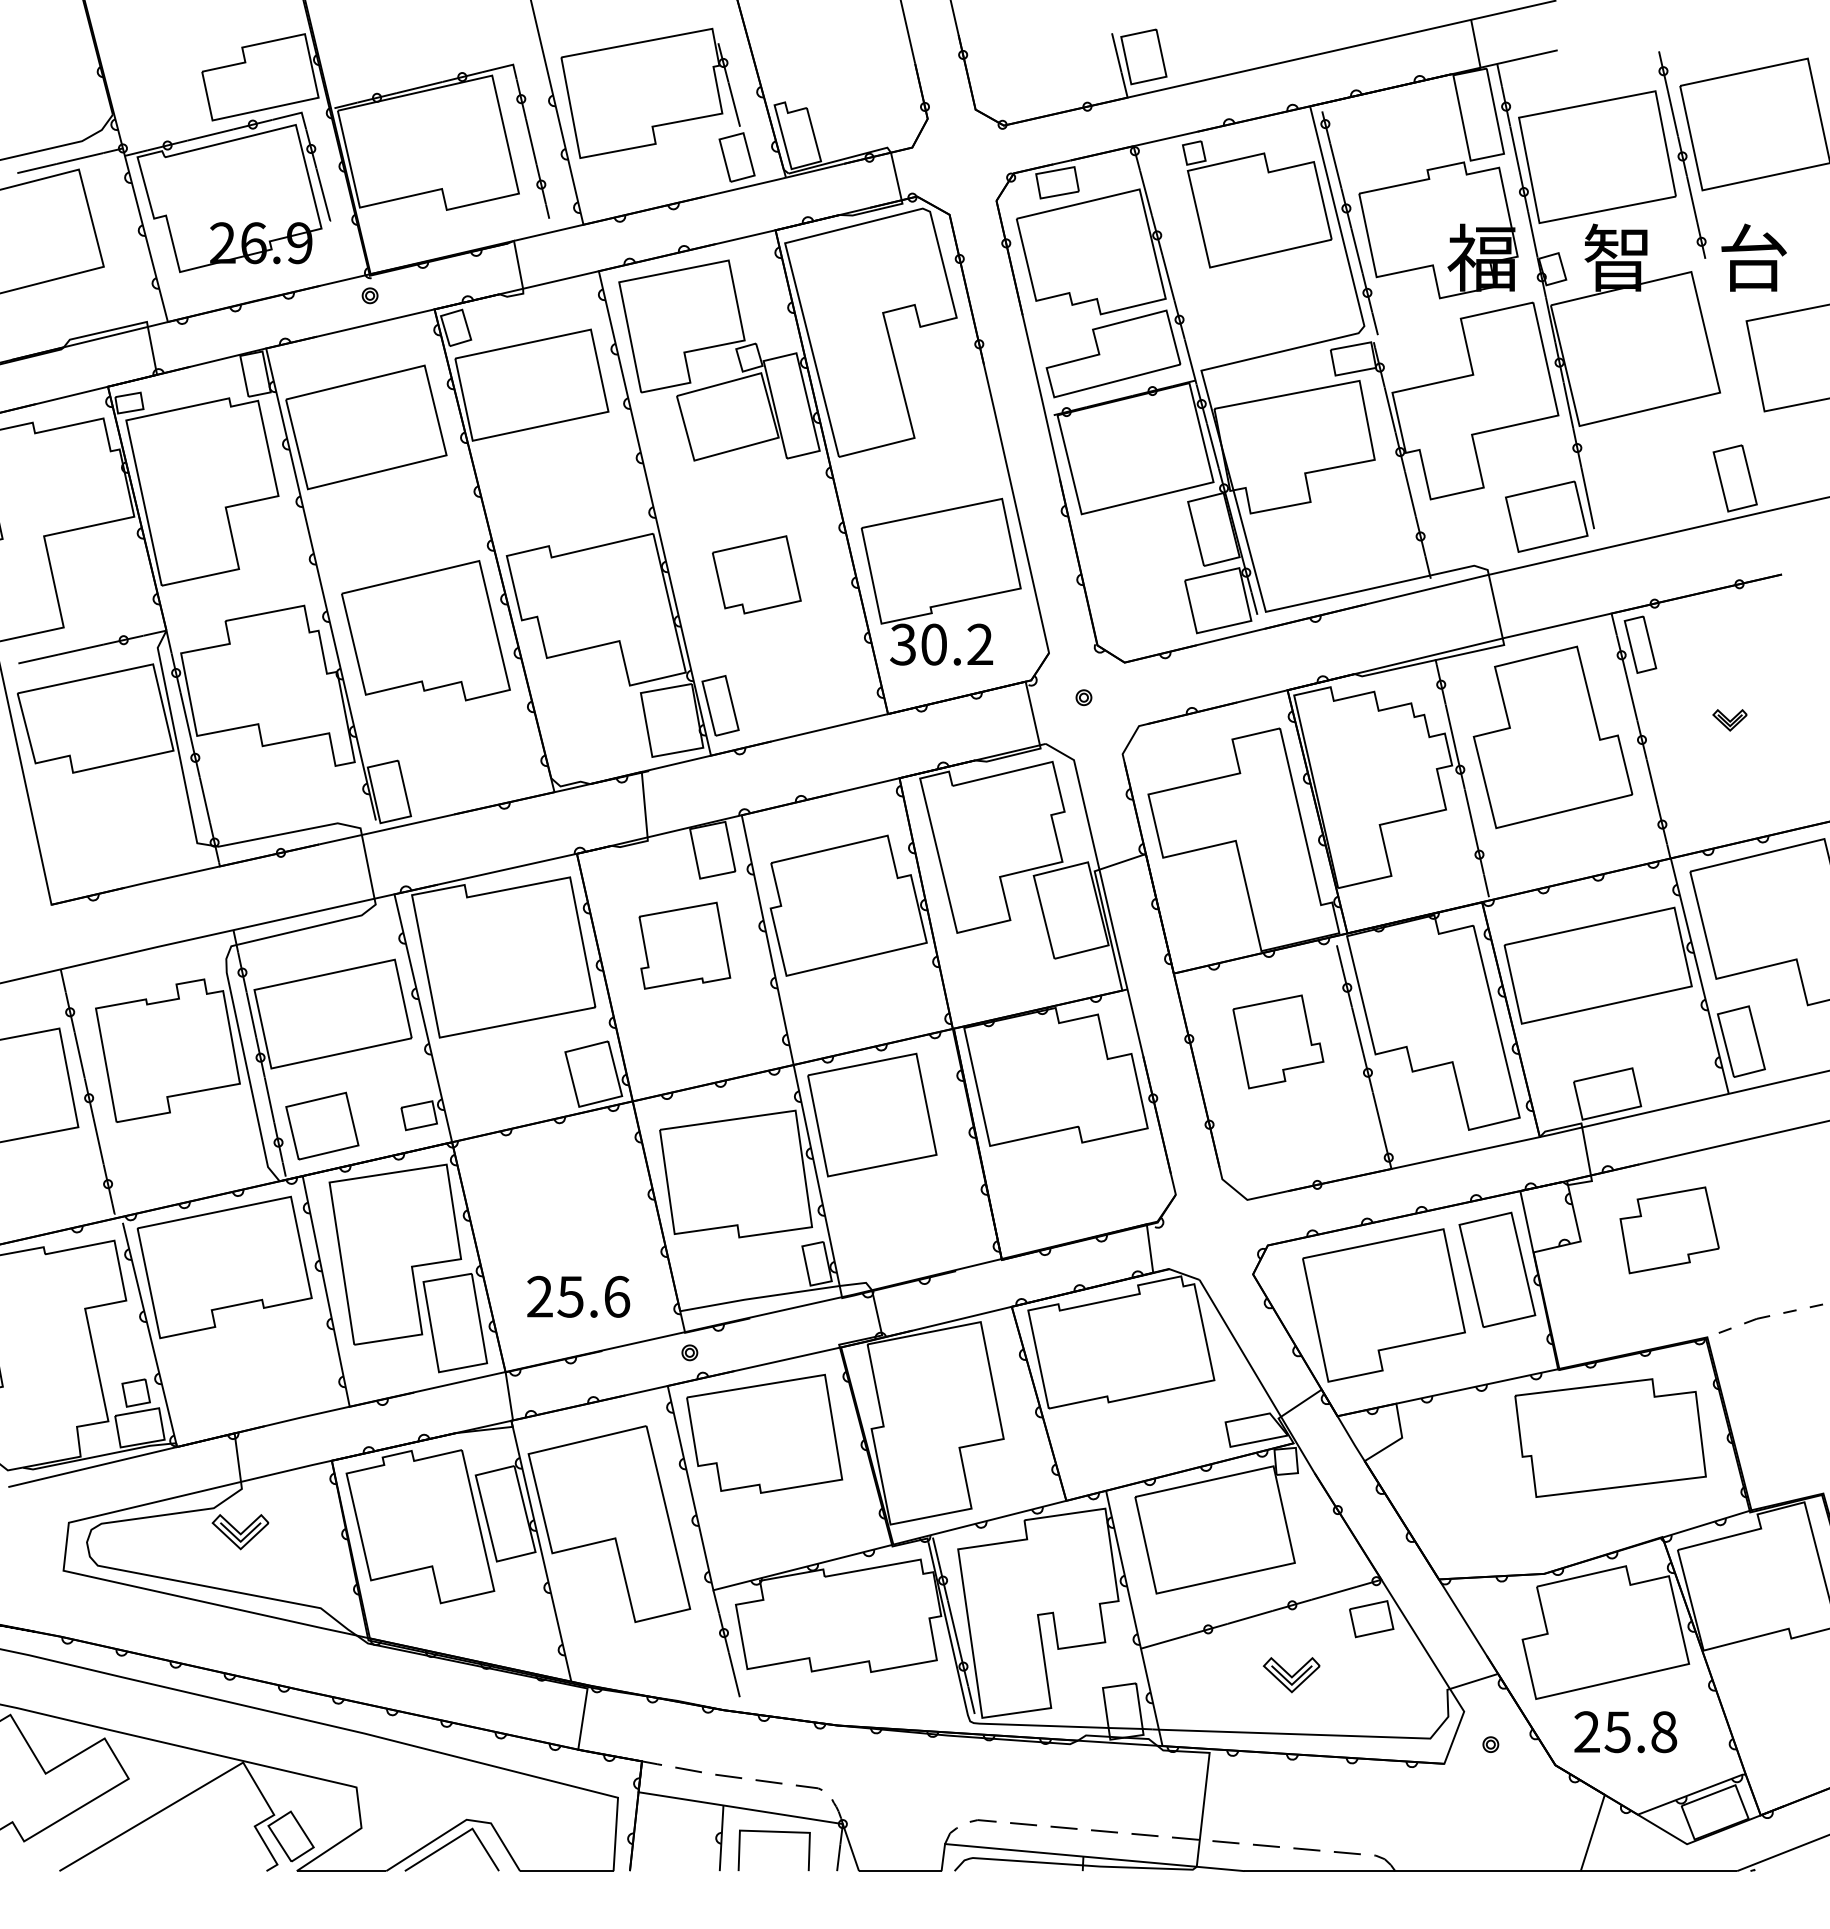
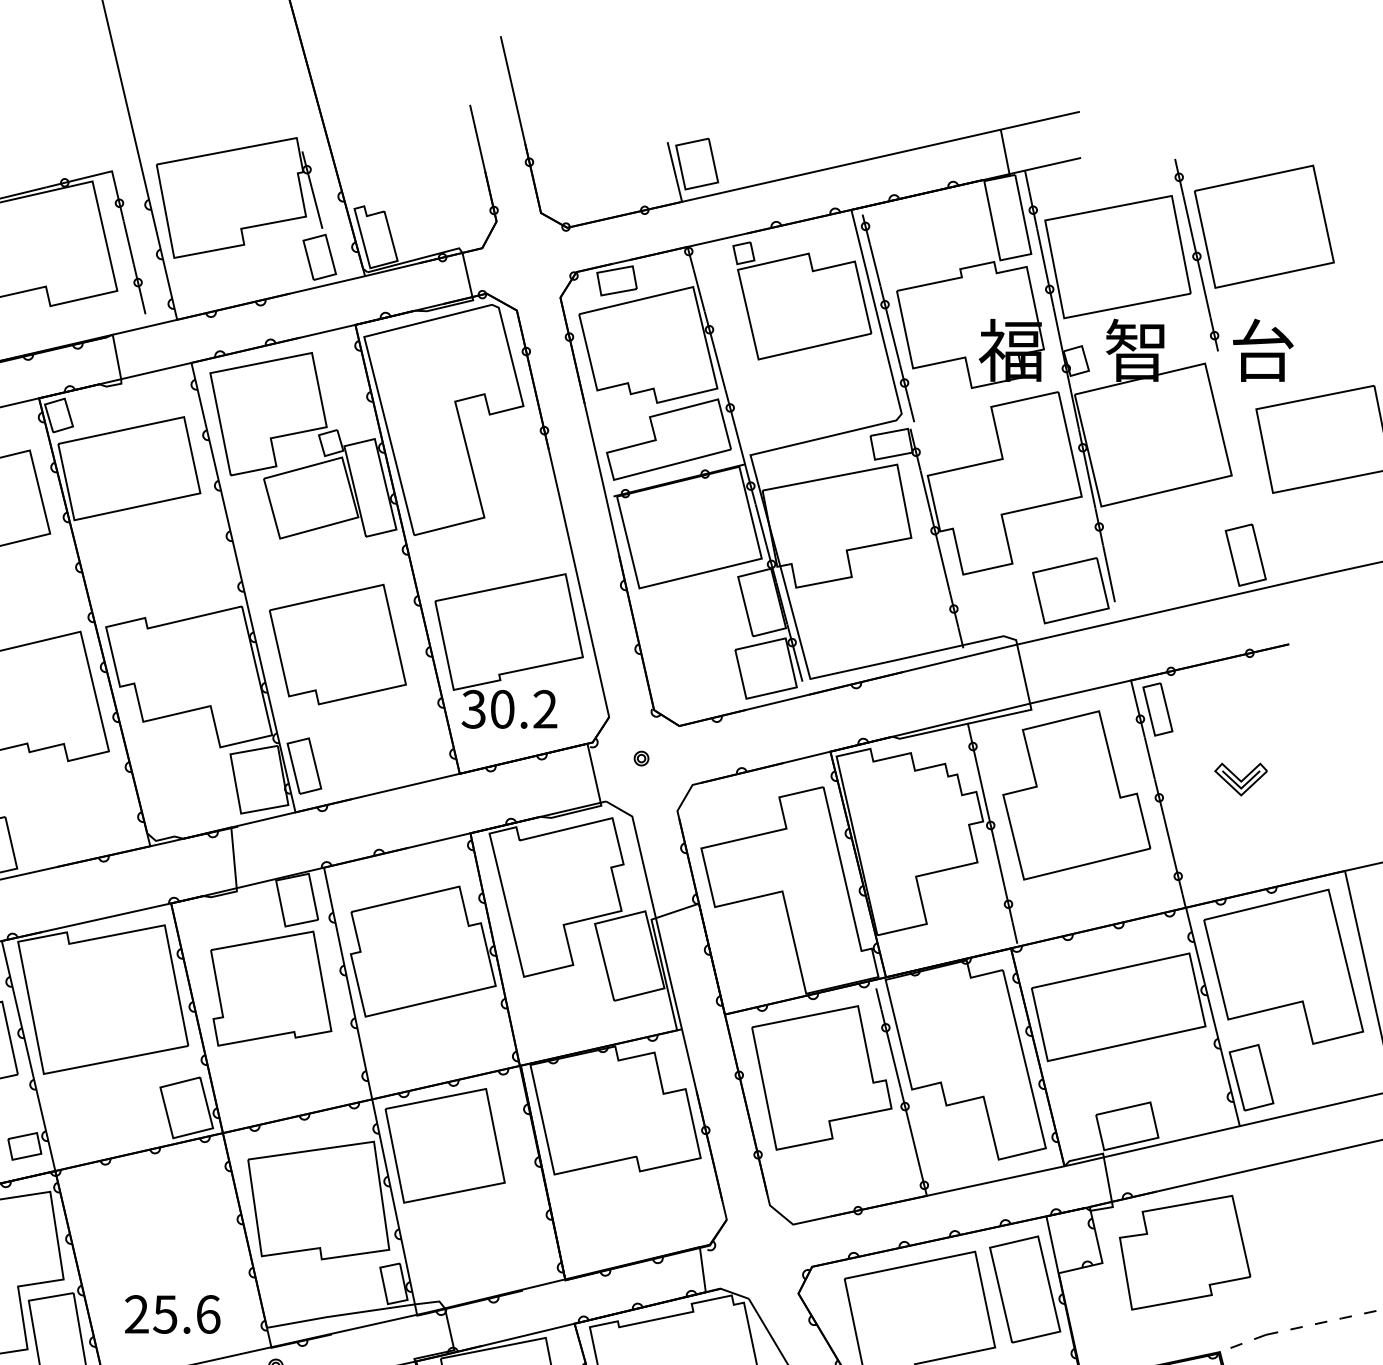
part: (756, 574) -> (337, 644), size x1.67
part: (1729, 720) -> (1240, 779), size x1.67
part: (684, 945) -> (270, 988), size x1.43
part: (1278, 1041) -> (822, 1077), size x1.67
part: (1669, 1230) -> (1184, 1252), size x1.43

